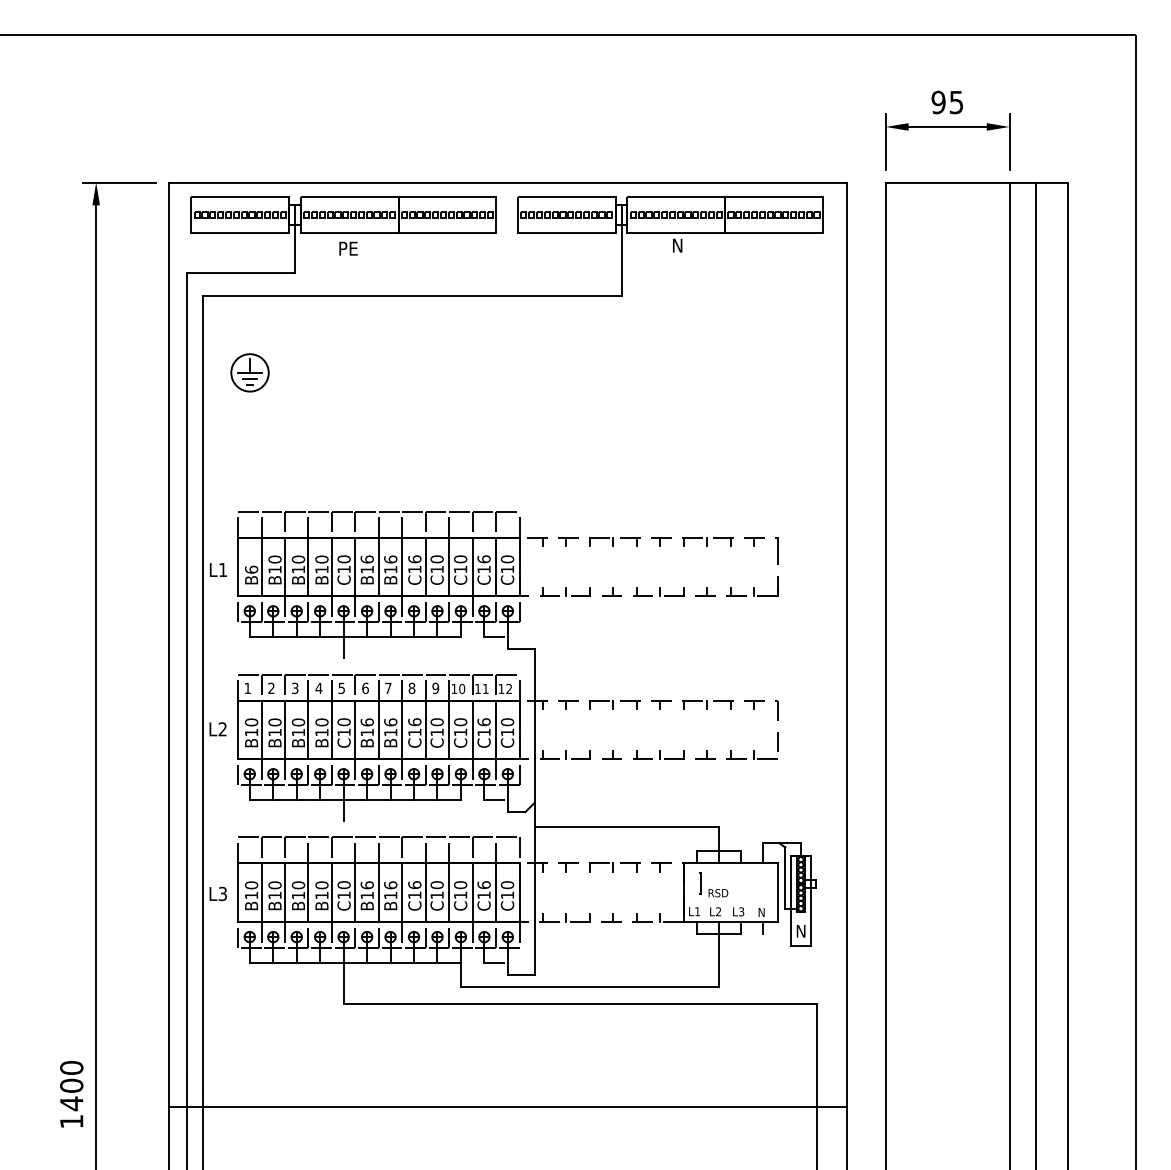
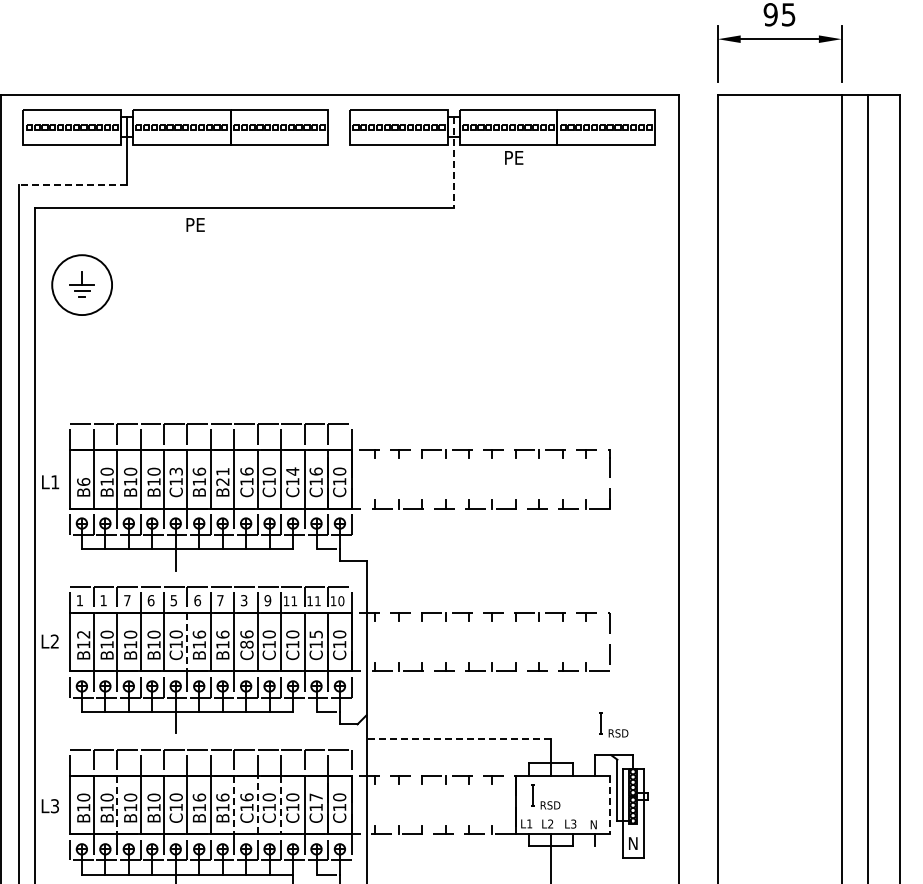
text: (682, 245) -> (514, 157), N -> PE
text: (348, 248) -> (195, 224), moved
line: (621, 251) -> (453, 163), solid -> dashed
line: (241, 272) -> (73, 184), solid -> dashed
circle: (249, 372) -> (81, 284), size x1.6
text: (343, 559) -> (175, 471), C10 -> C13
text: (460, 559) -> (292, 471), C10 -> C14
text: (390, 564) -> (222, 476), B16 -> B21
text: (271, 687) -> (103, 599), 2 -> 1
text: (411, 687) -> (243, 599), 8 -> 3
text: (295, 688) -> (127, 600), 3 -> 7
text: (318, 688) -> (150, 600), 4 -> 6
text: (462, 688) -> (294, 600), 10 -> 11
text: (509, 689) -> (341, 601), 12 -> 10
text: (251, 722) -> (83, 634), B10 -> B12
text: (483, 722) -> (315, 634), C16 -> C15
line: (355, 730) -> (187, 642), solid -> dashed
text: (414, 732) -> (246, 644), C16 -> C86
part: (781, 812) -> (613, 724), added
line: (626, 826) -> (458, 738), solid -> dashed
text: (483, 885) -> (315, 797), C16 -> C17
line: (425, 892) -> (257, 804), solid -> dashed
line: (285, 893) -> (117, 805), solid -> dashed
line: (402, 893) -> (234, 805), solid -> dashed
line: (449, 893) -> (281, 805), solid -> dashed
line: (777, 893) -> (609, 805), solid -> dashed

